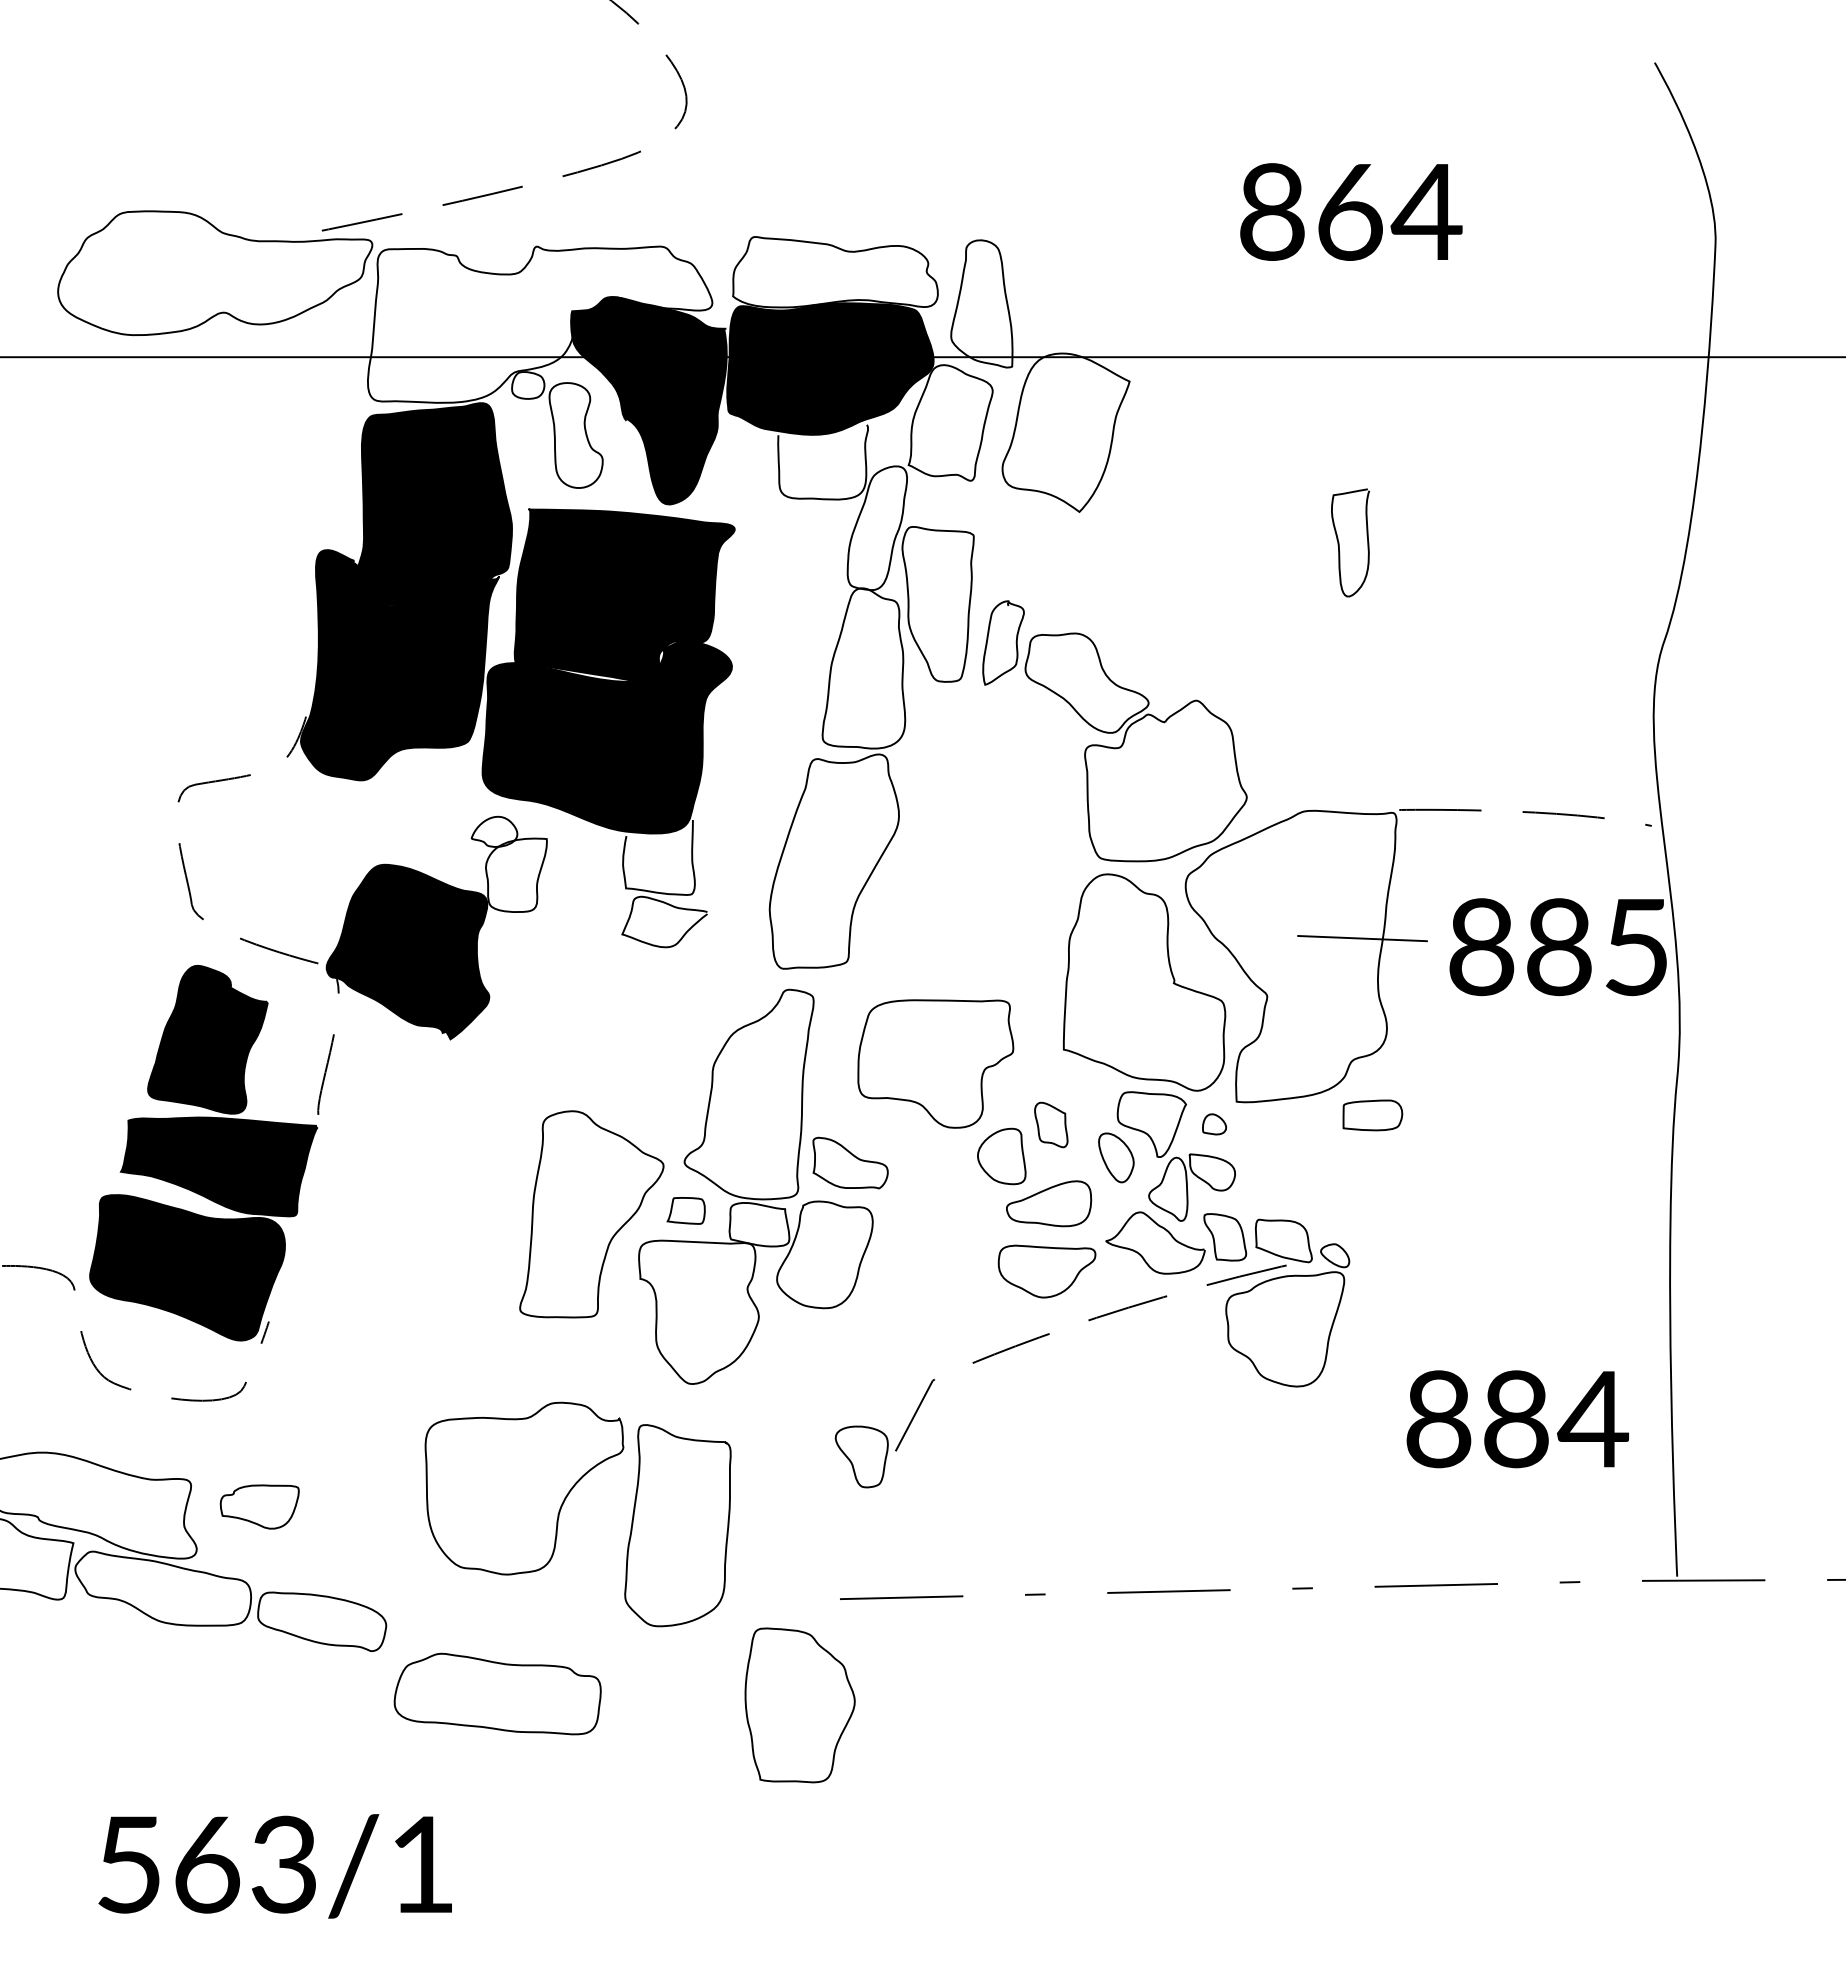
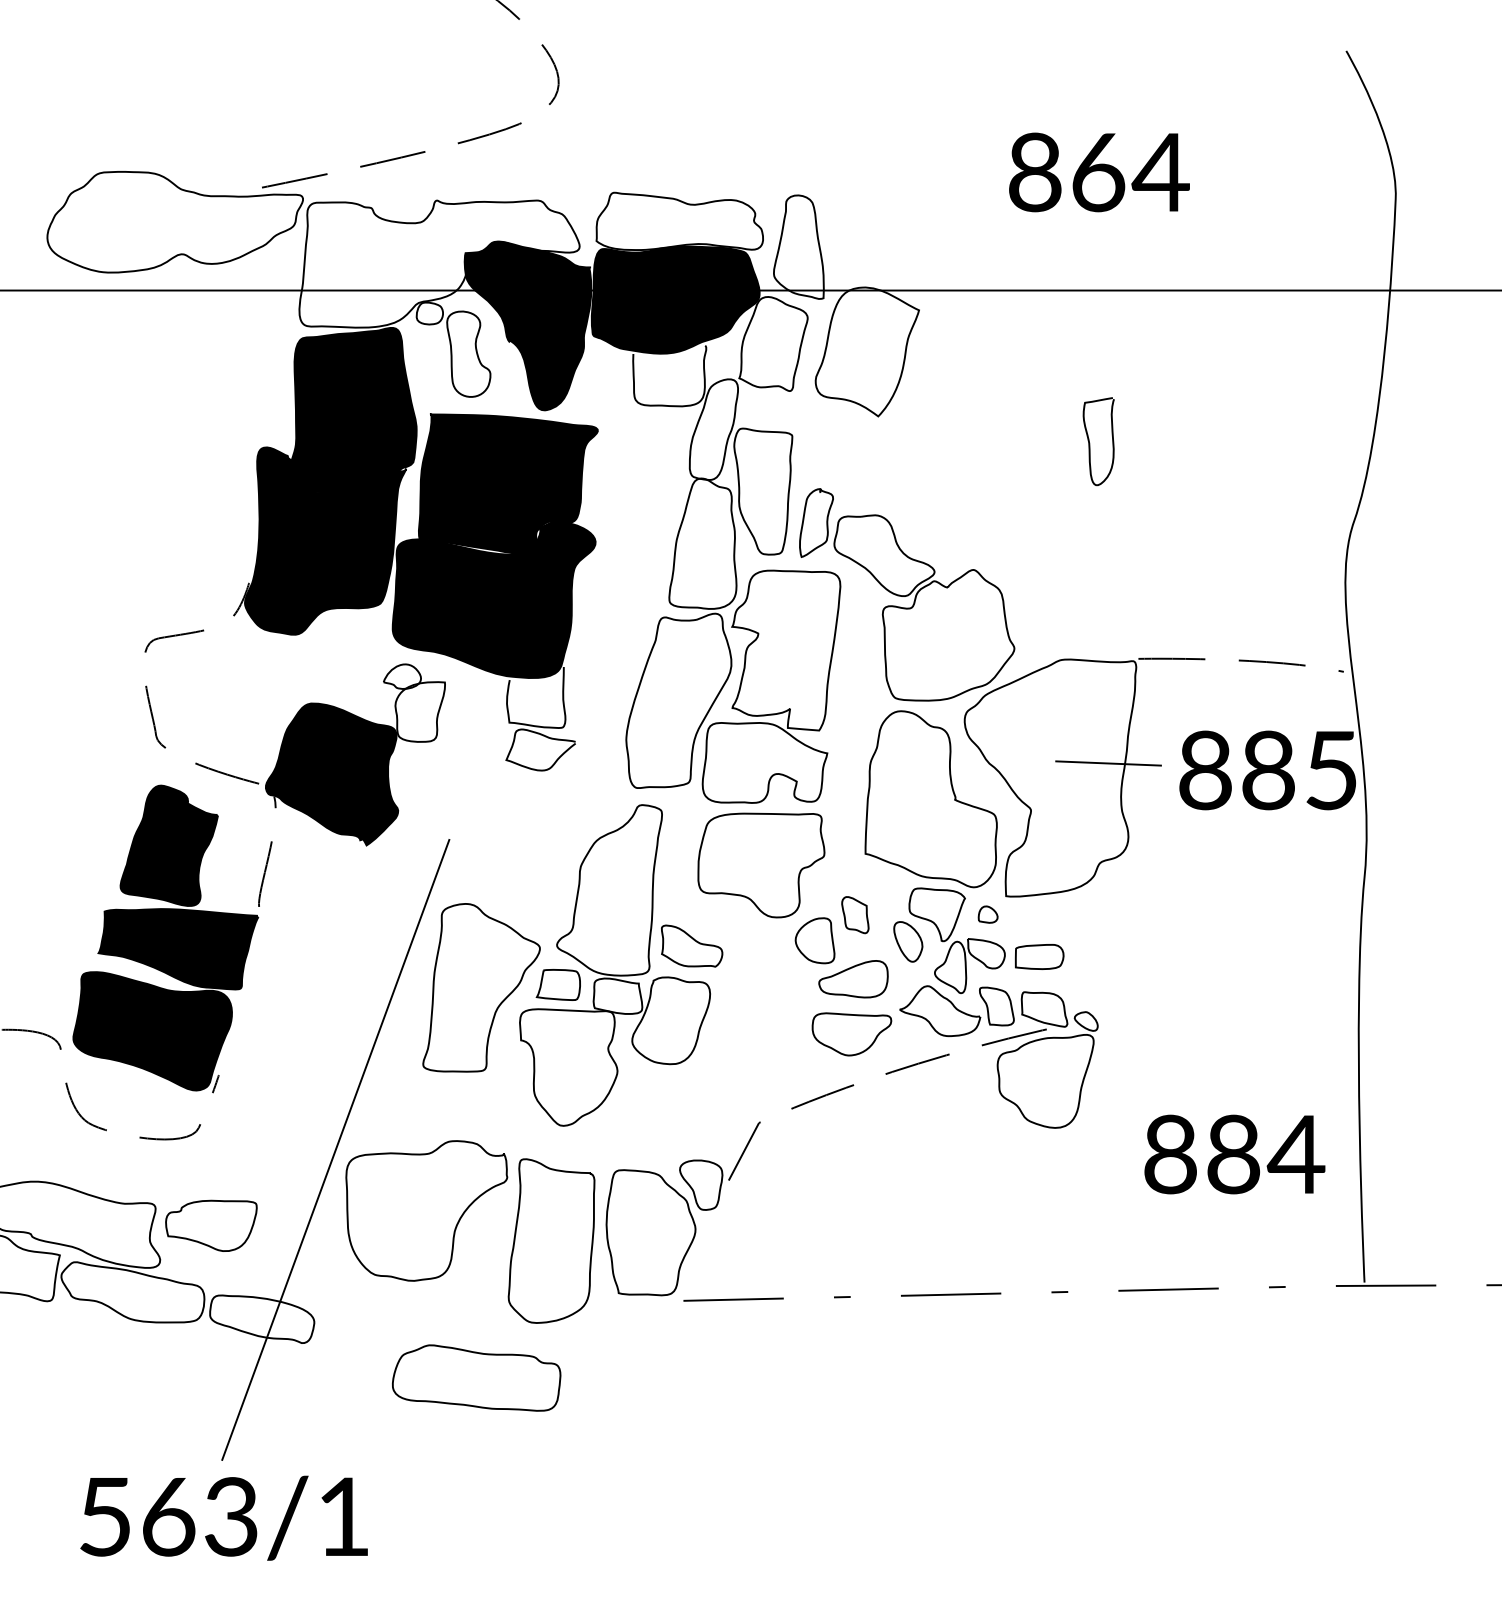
part: (947, 843) -> (770, 686), added
part: (1372, 1115) -> (1039, 957), moved
part: (685, 1210) -> (557, 984), size x1.43
line: (412, 1413) -> (335, 1149), added
part: (259, 1506) -> (211, 1225), size x1.43
part: (497, 1693) -> (476, 1377), moved
part: (799, 1705) -> (650, 1232), moved

